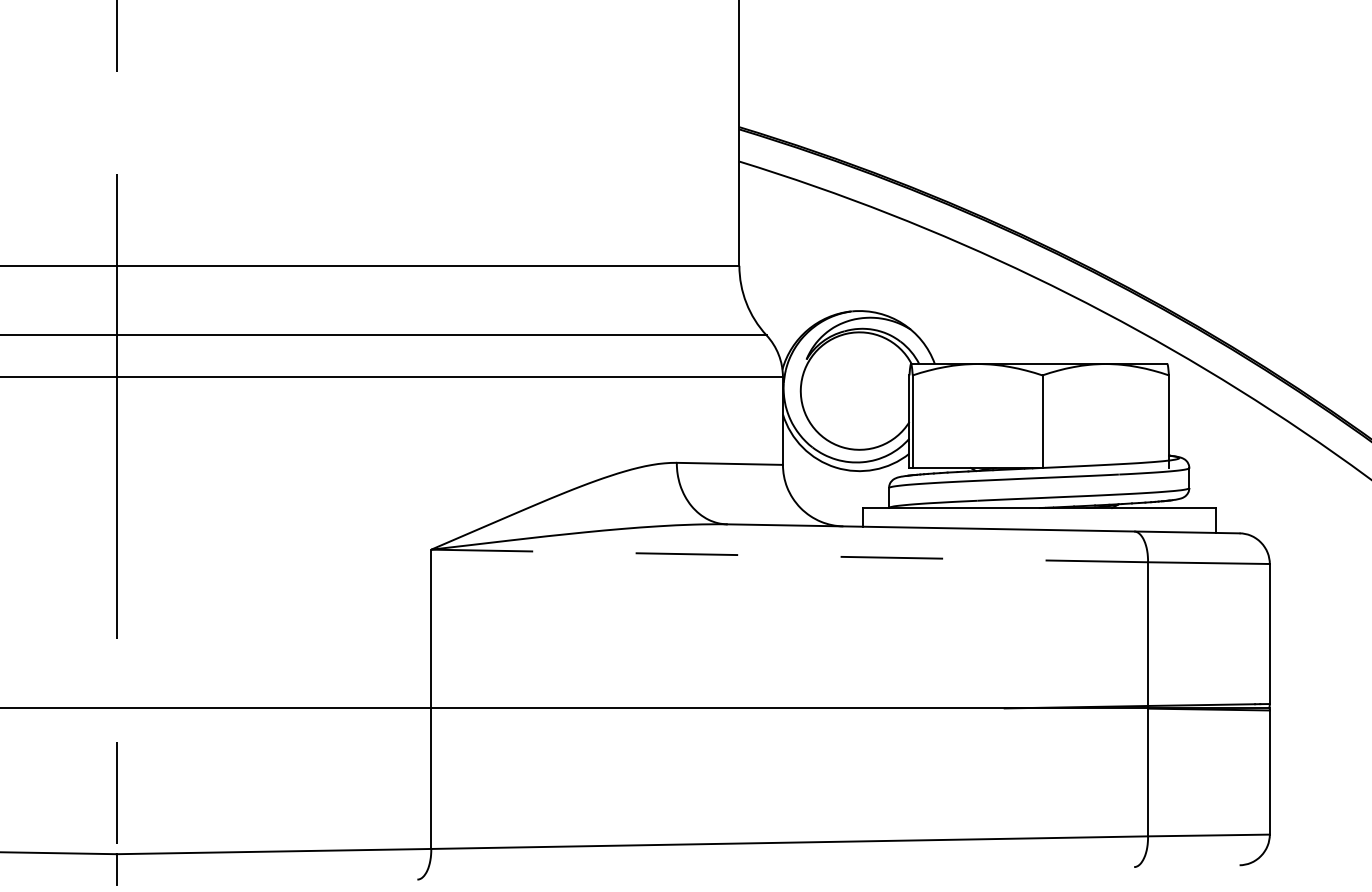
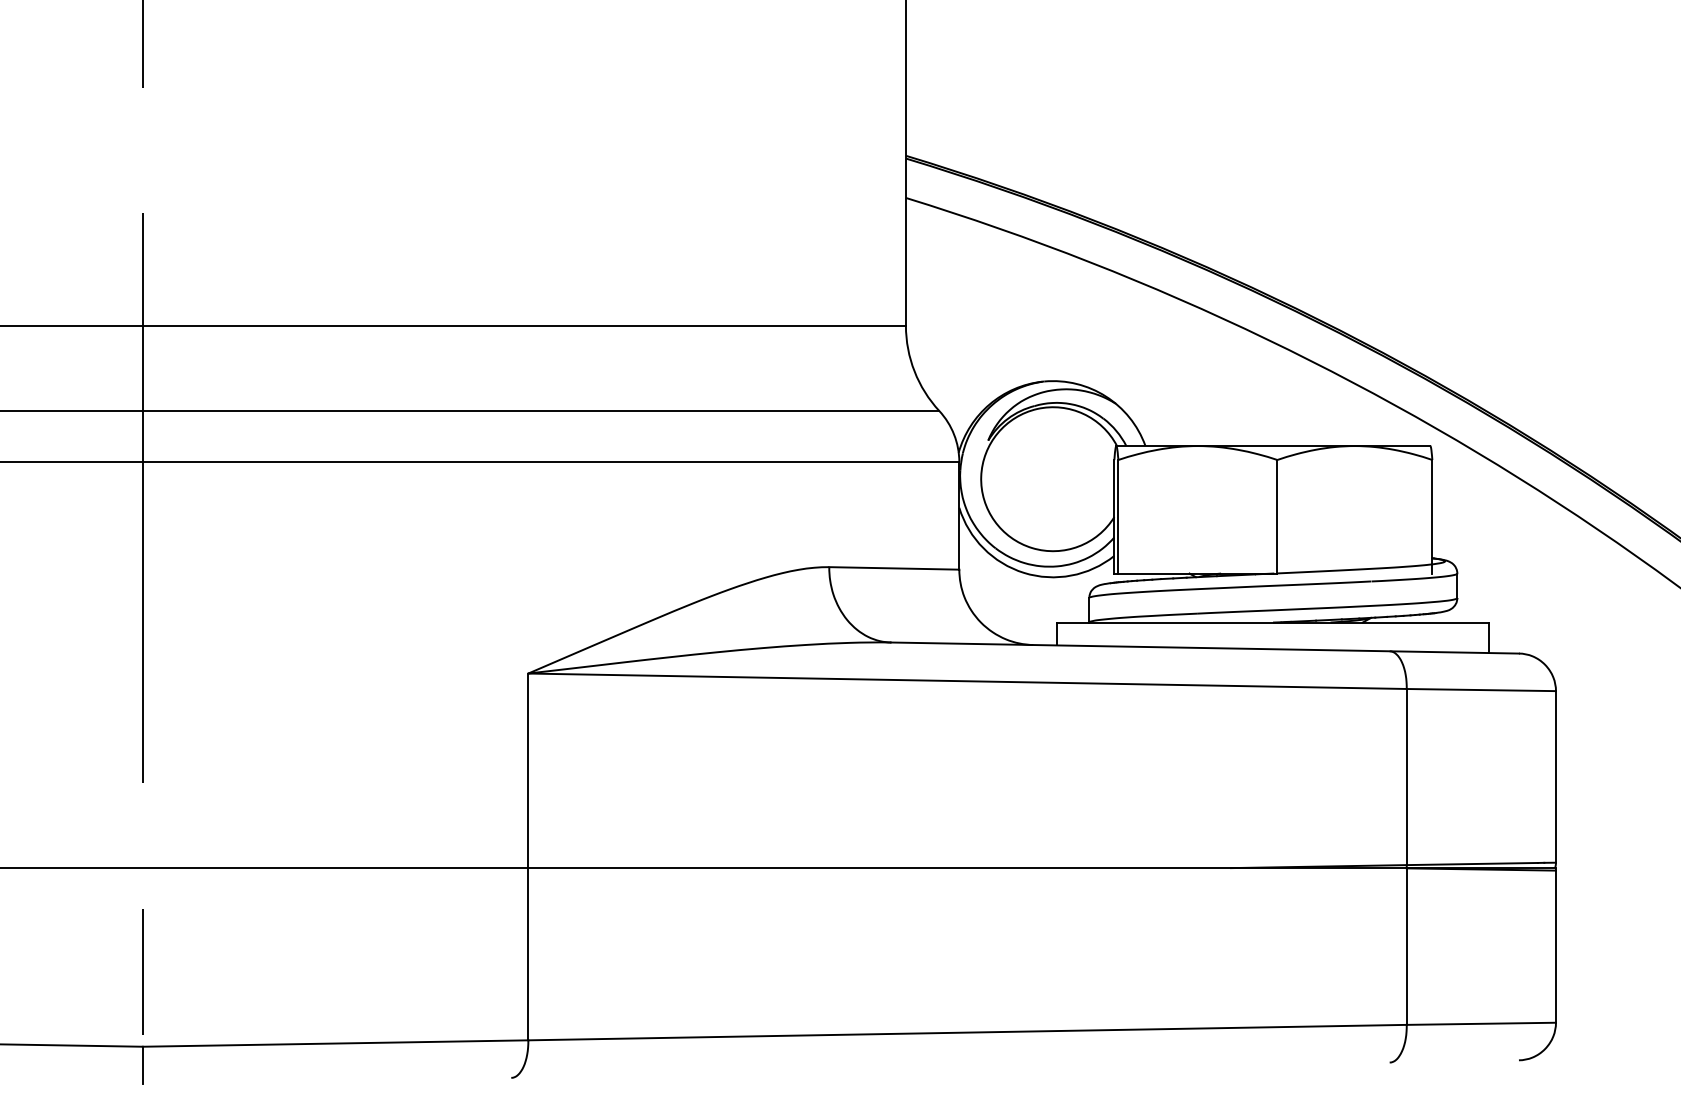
line: (789, 555) -> (967, 680), dashed -> solid

